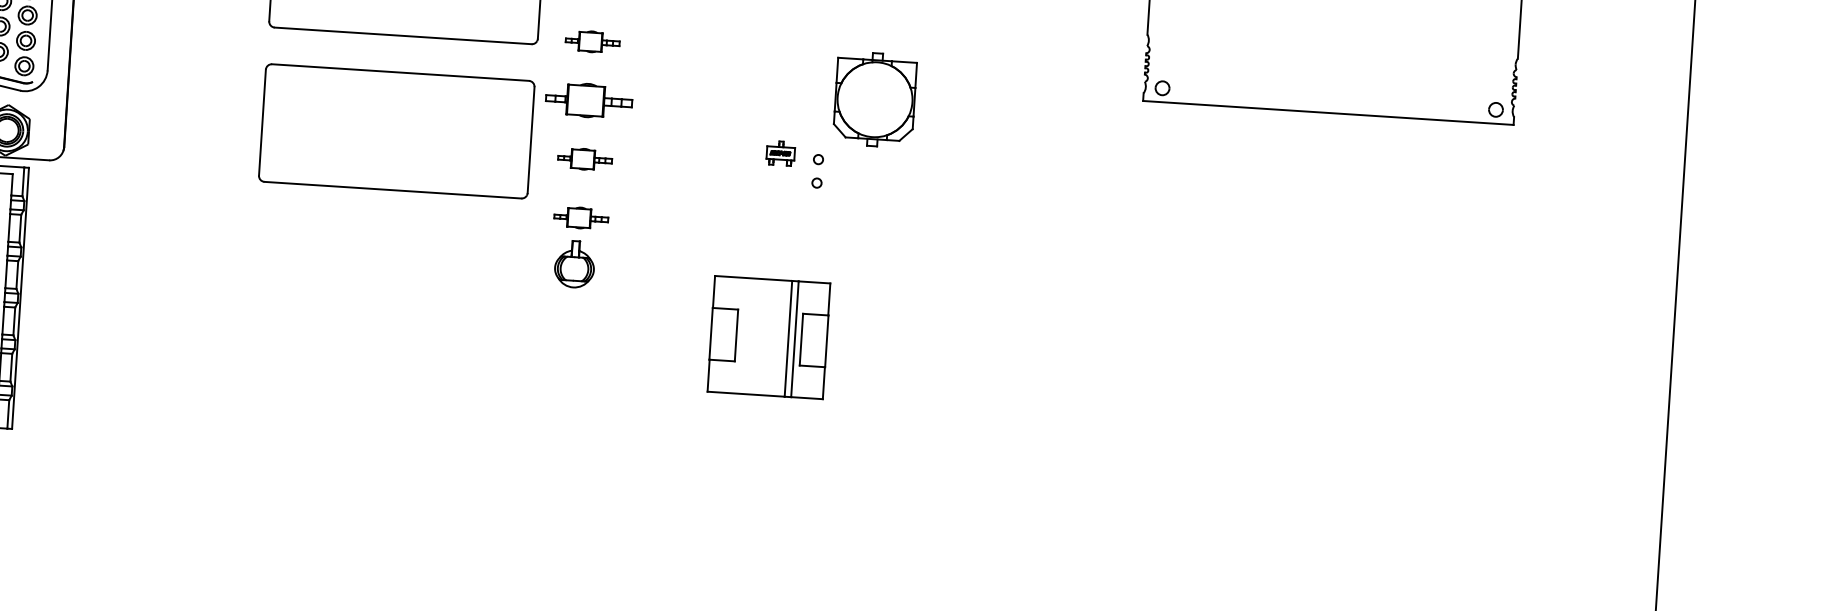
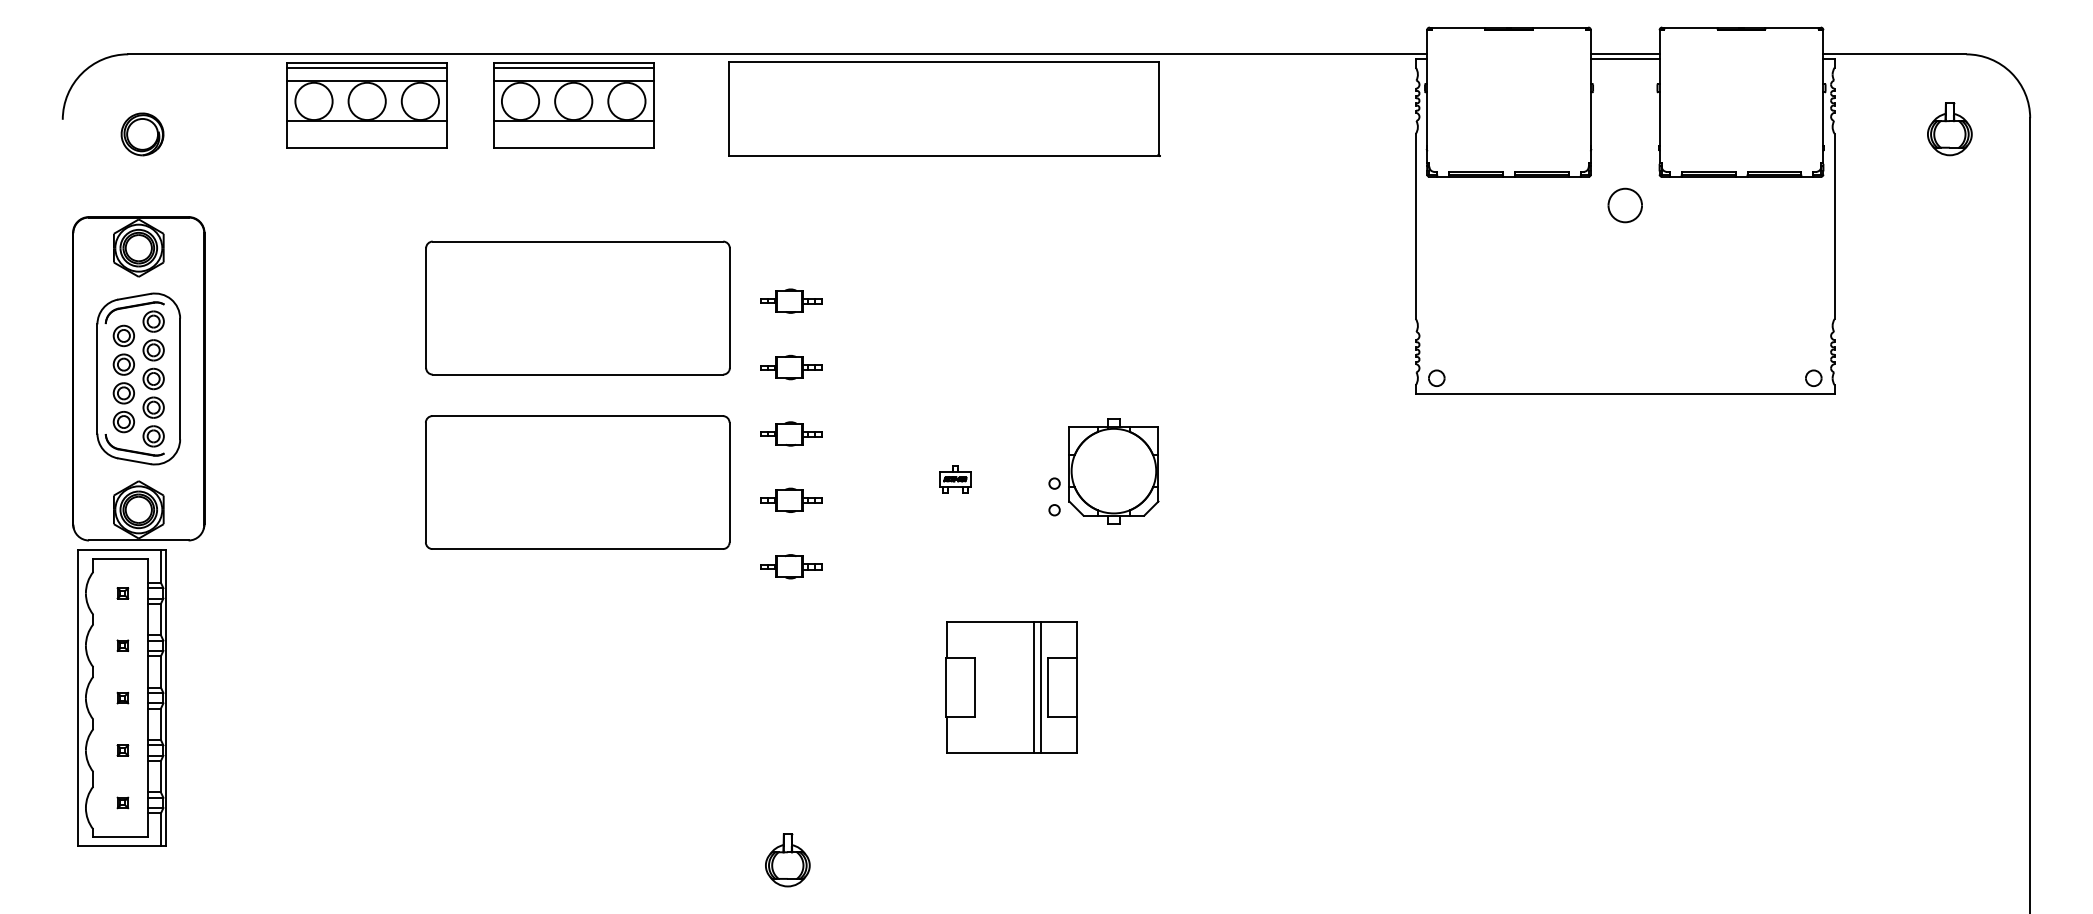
part: (588, 100) -> (791, 433), size x0.62
part: (874, 100) -> (1113, 471), moved
part: (780, 153) -> (955, 479), moved
part: (574, 264) -> (787, 860), moved

